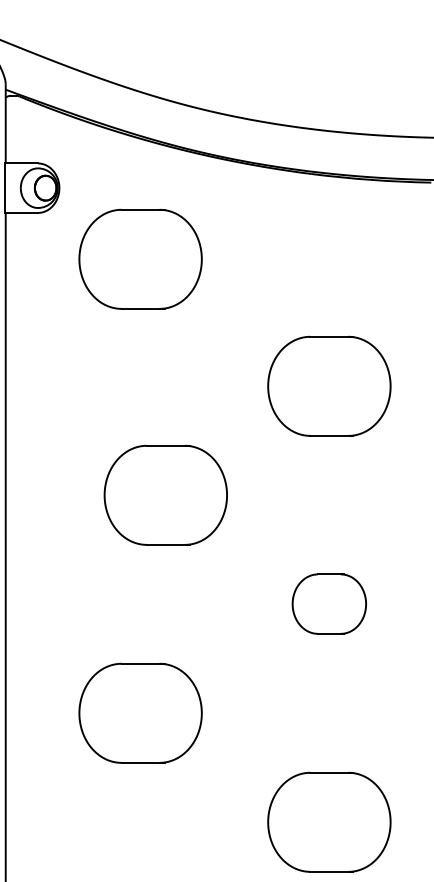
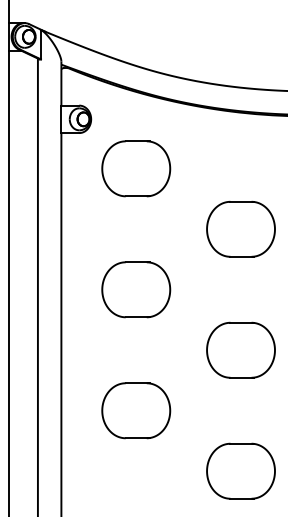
part: (141, 258) -> (136, 168), moved
part: (166, 494) -> (136, 289), moved
part: (328, 602) -> (240, 349), size x1.67

